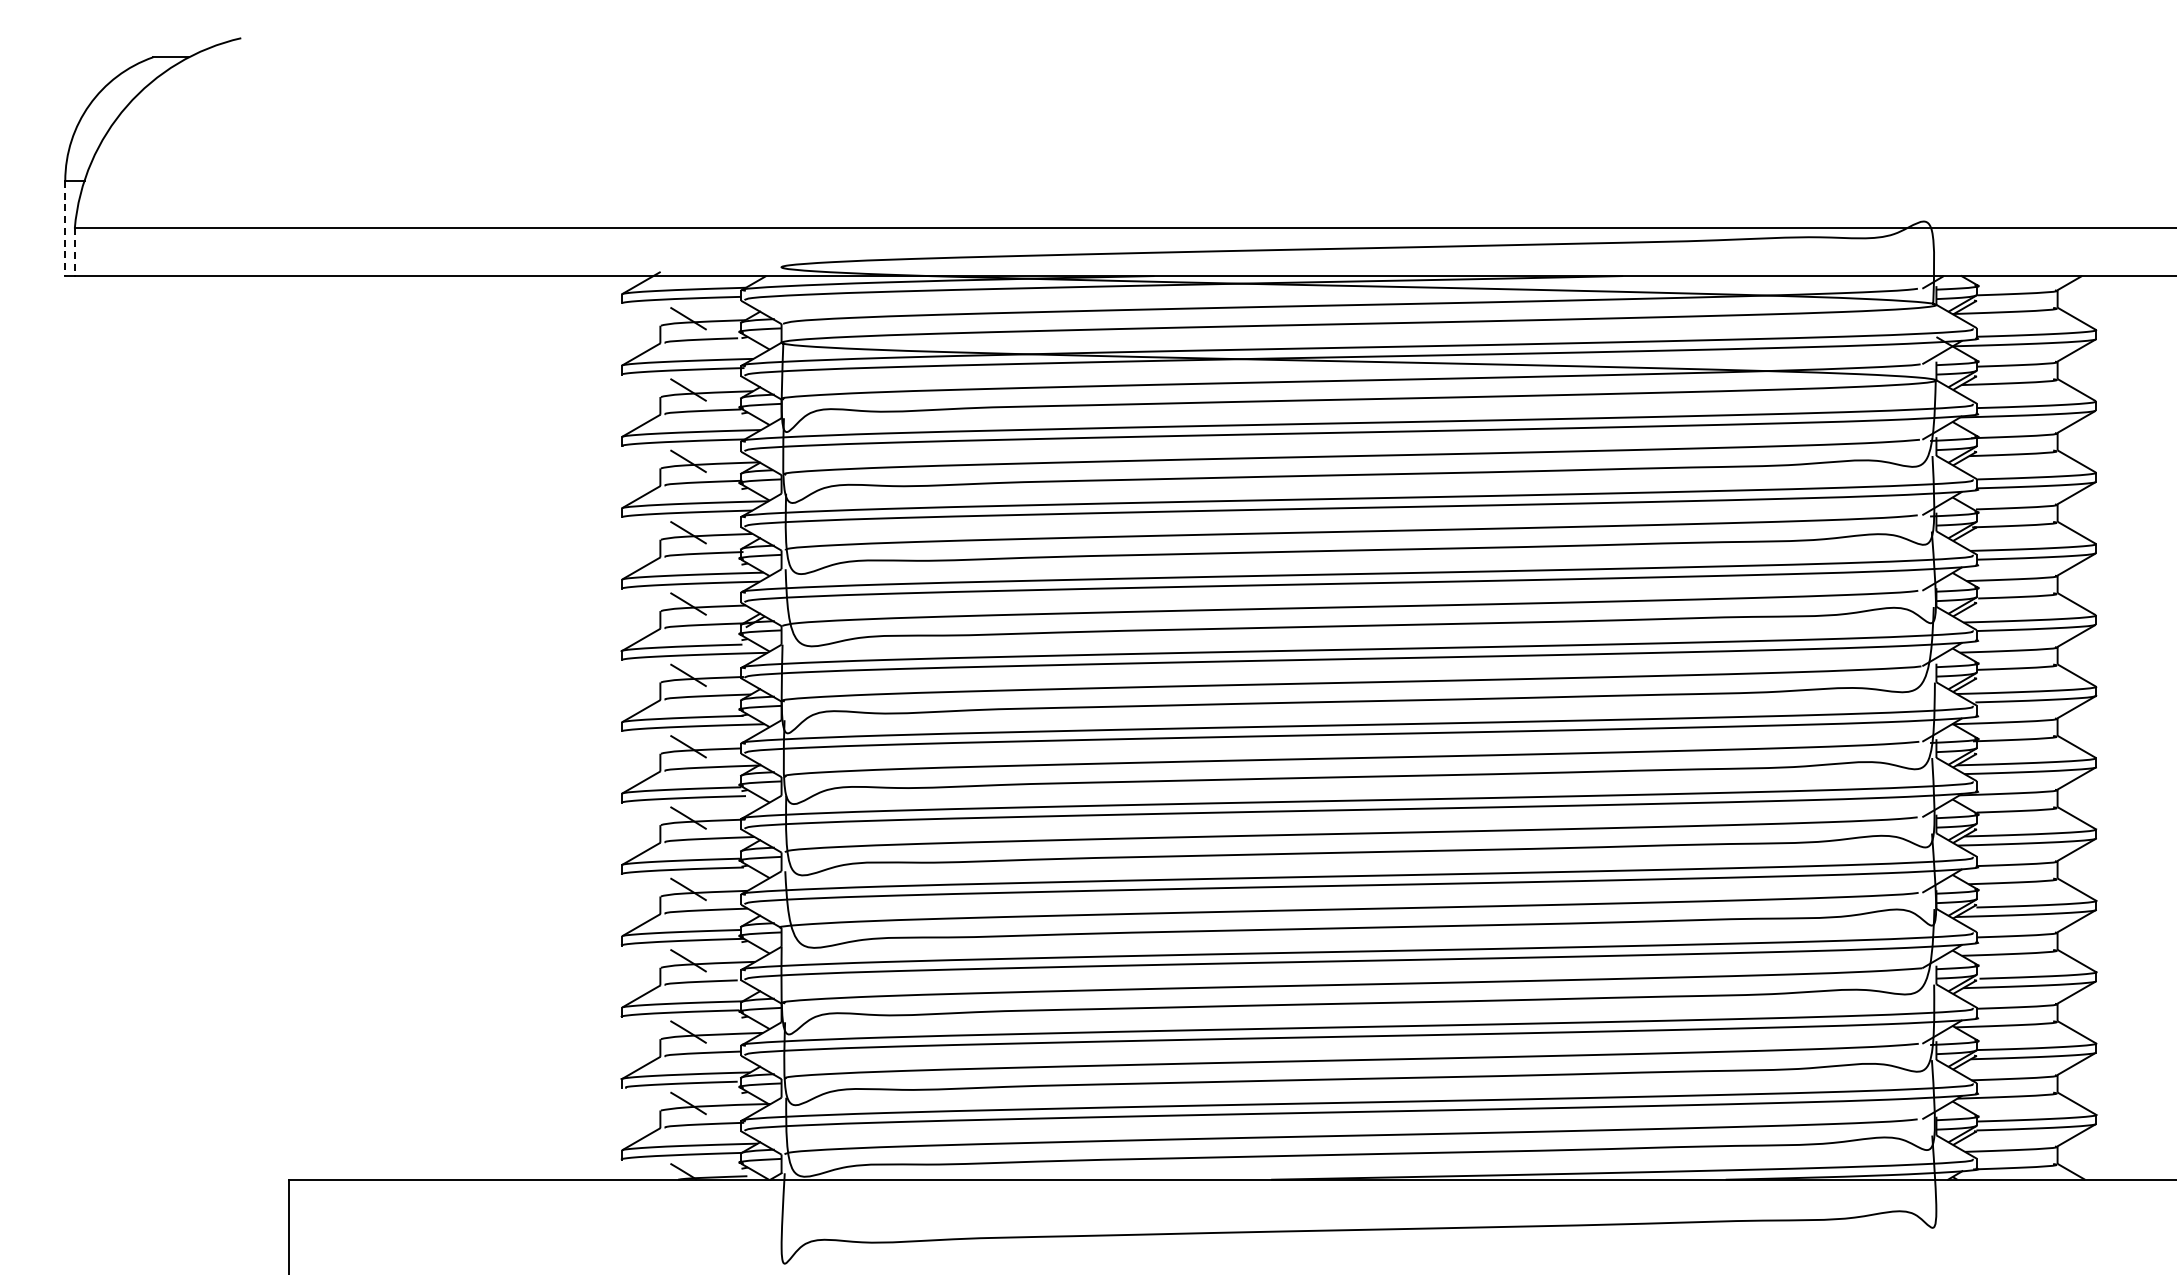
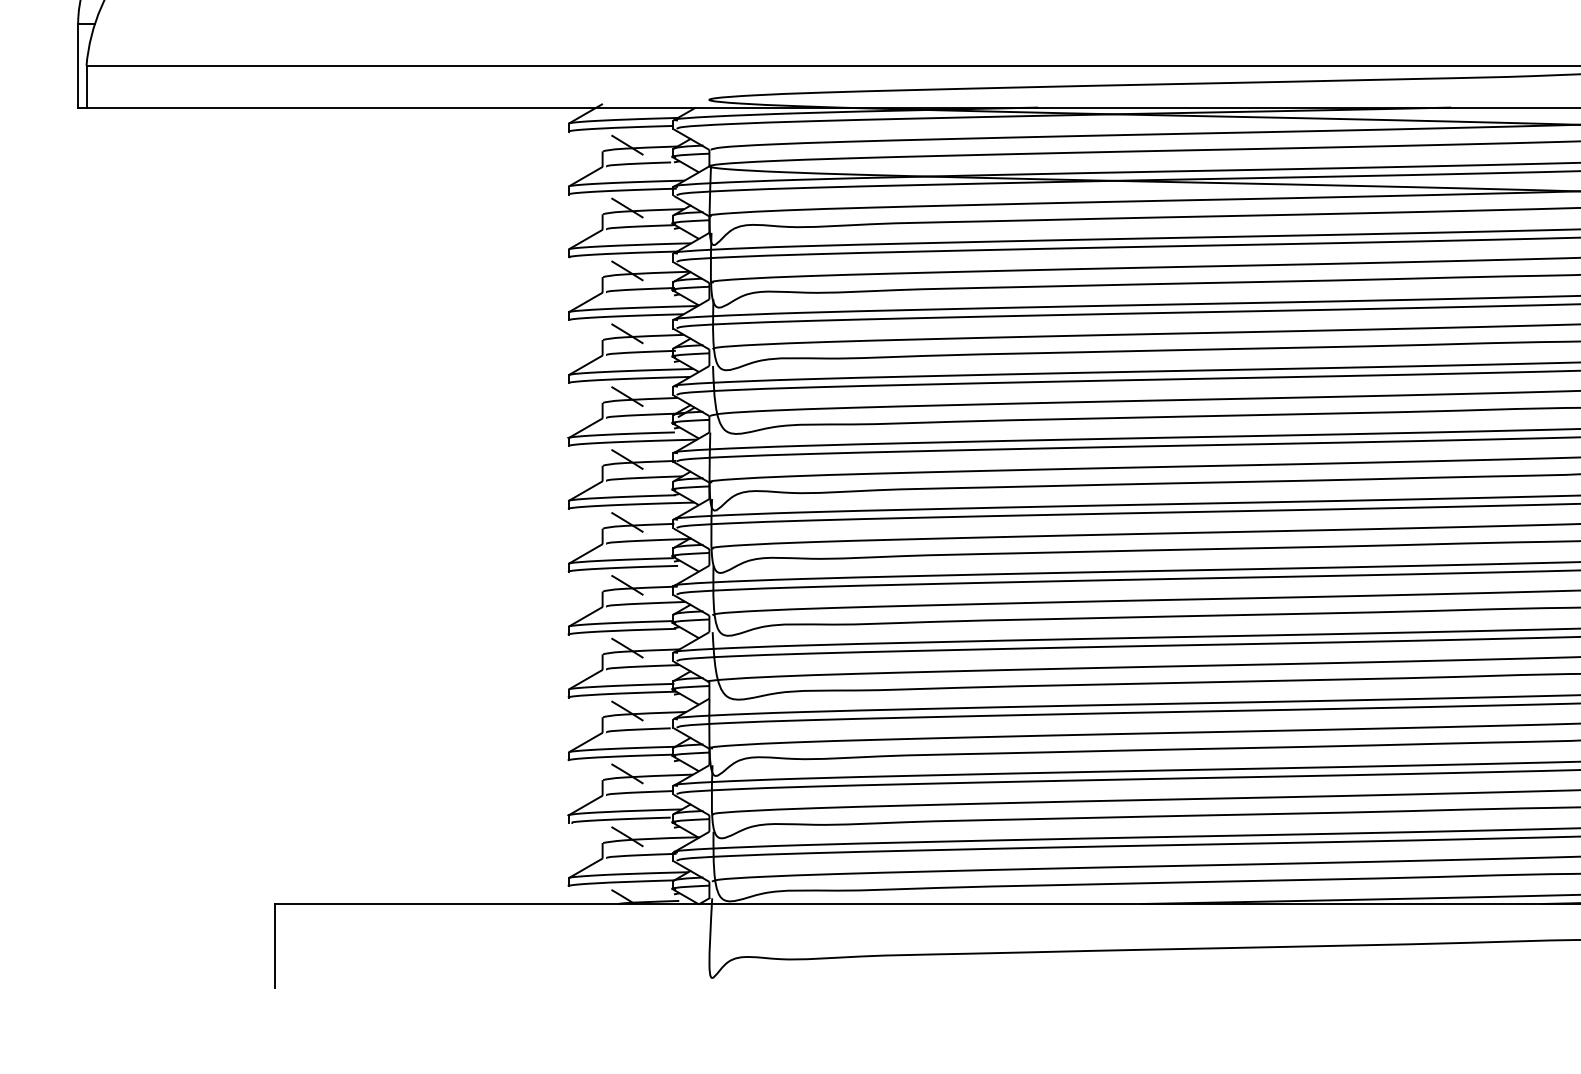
line: (65, 228) -> (78, 65), dashed -> solid
line: (74, 252) -> (86, 86), dashed -> solid

